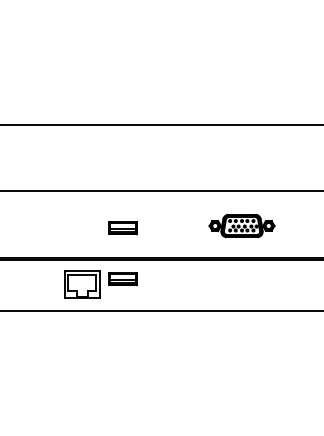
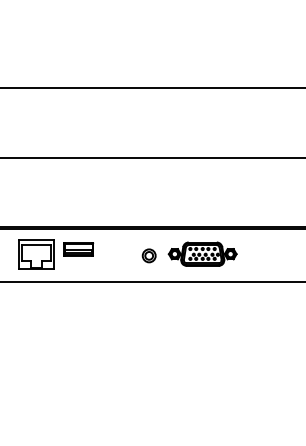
part: (241, 226) -> (202, 254), moved
part: (122, 228) -> (78, 196), removed
part: (190, 285) -> (149, 255), added

